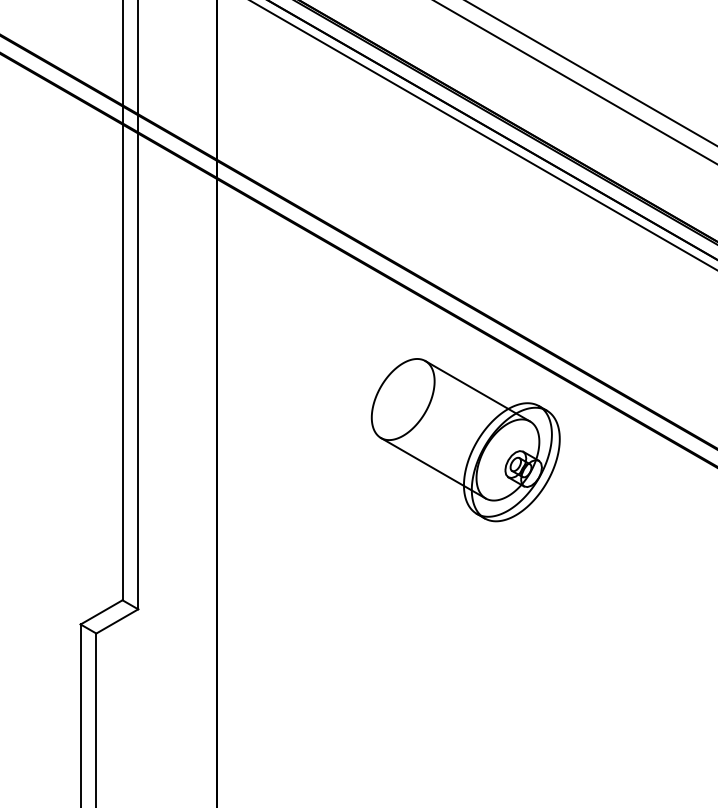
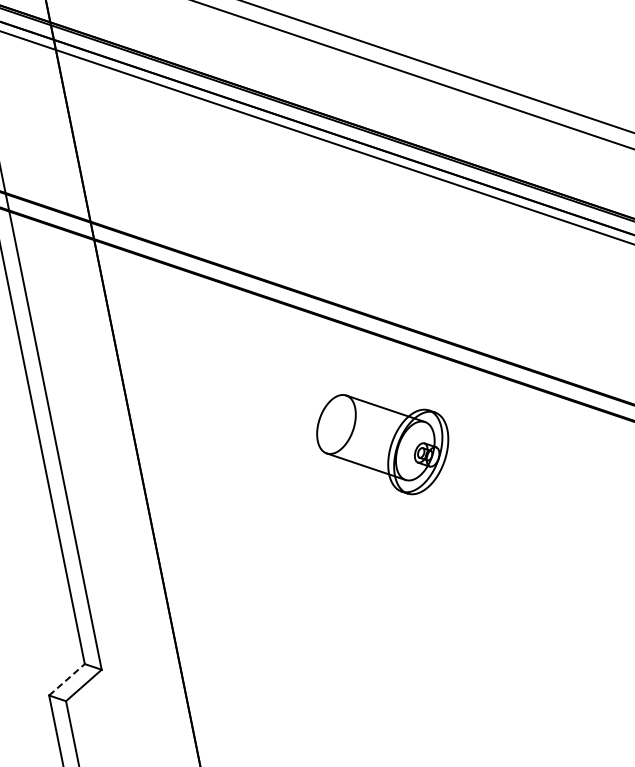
part: (465, 440) -> (384, 443), size x0.7
line: (102, 612) -> (67, 679), solid -> dashed

